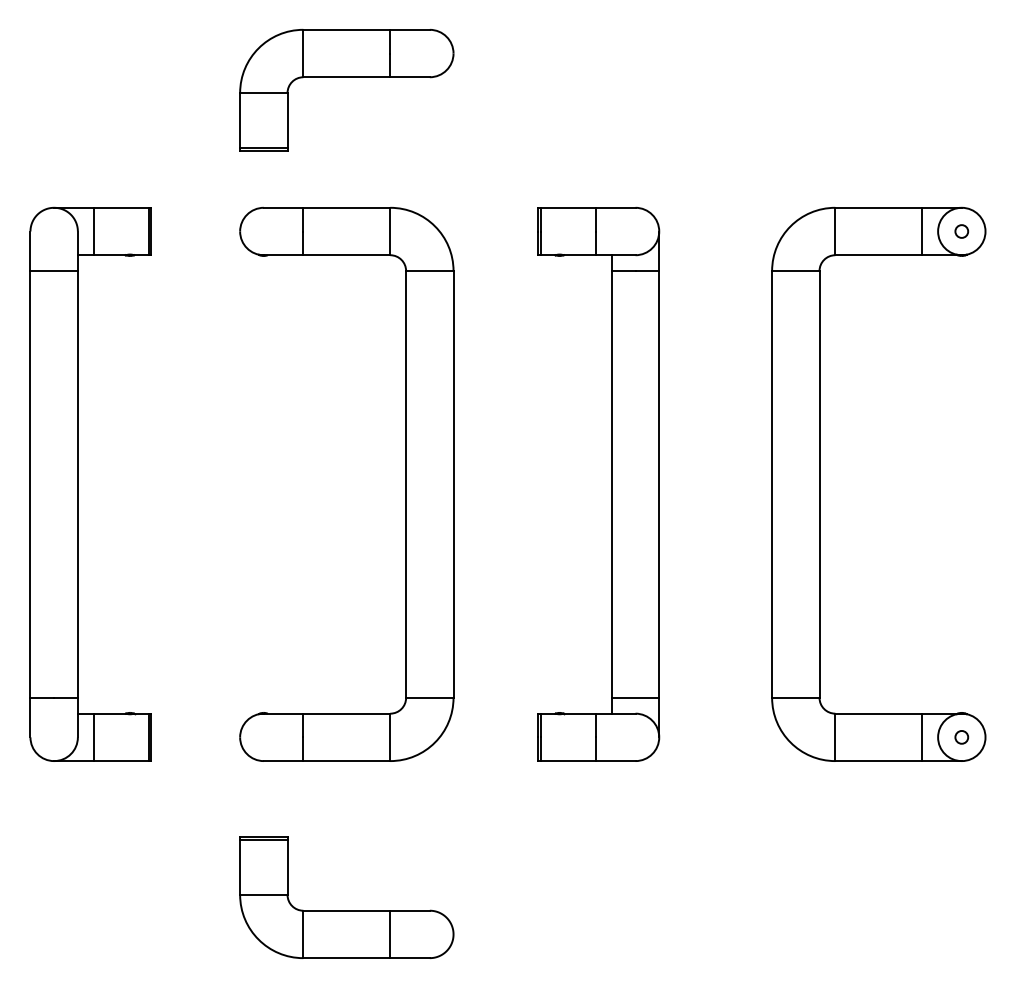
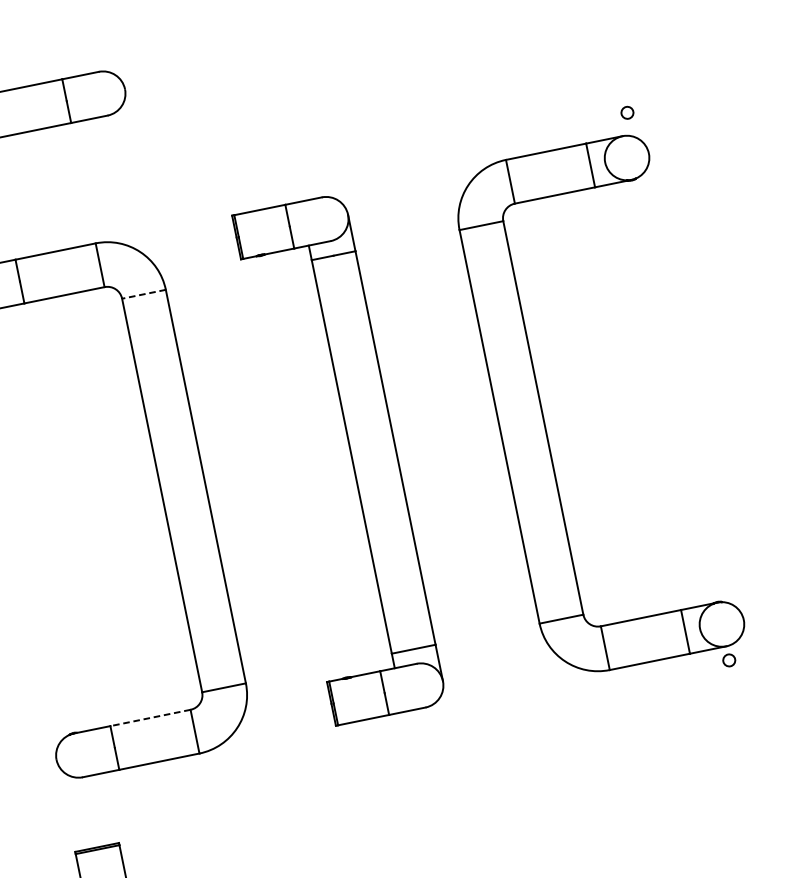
circle: (961, 231) -> (627, 112), moved
line: (429, 271) -> (143, 294), solid -> dashed
line: (346, 713) -> (150, 717), solid -> dashed
circle: (961, 737) -> (729, 660), moved

